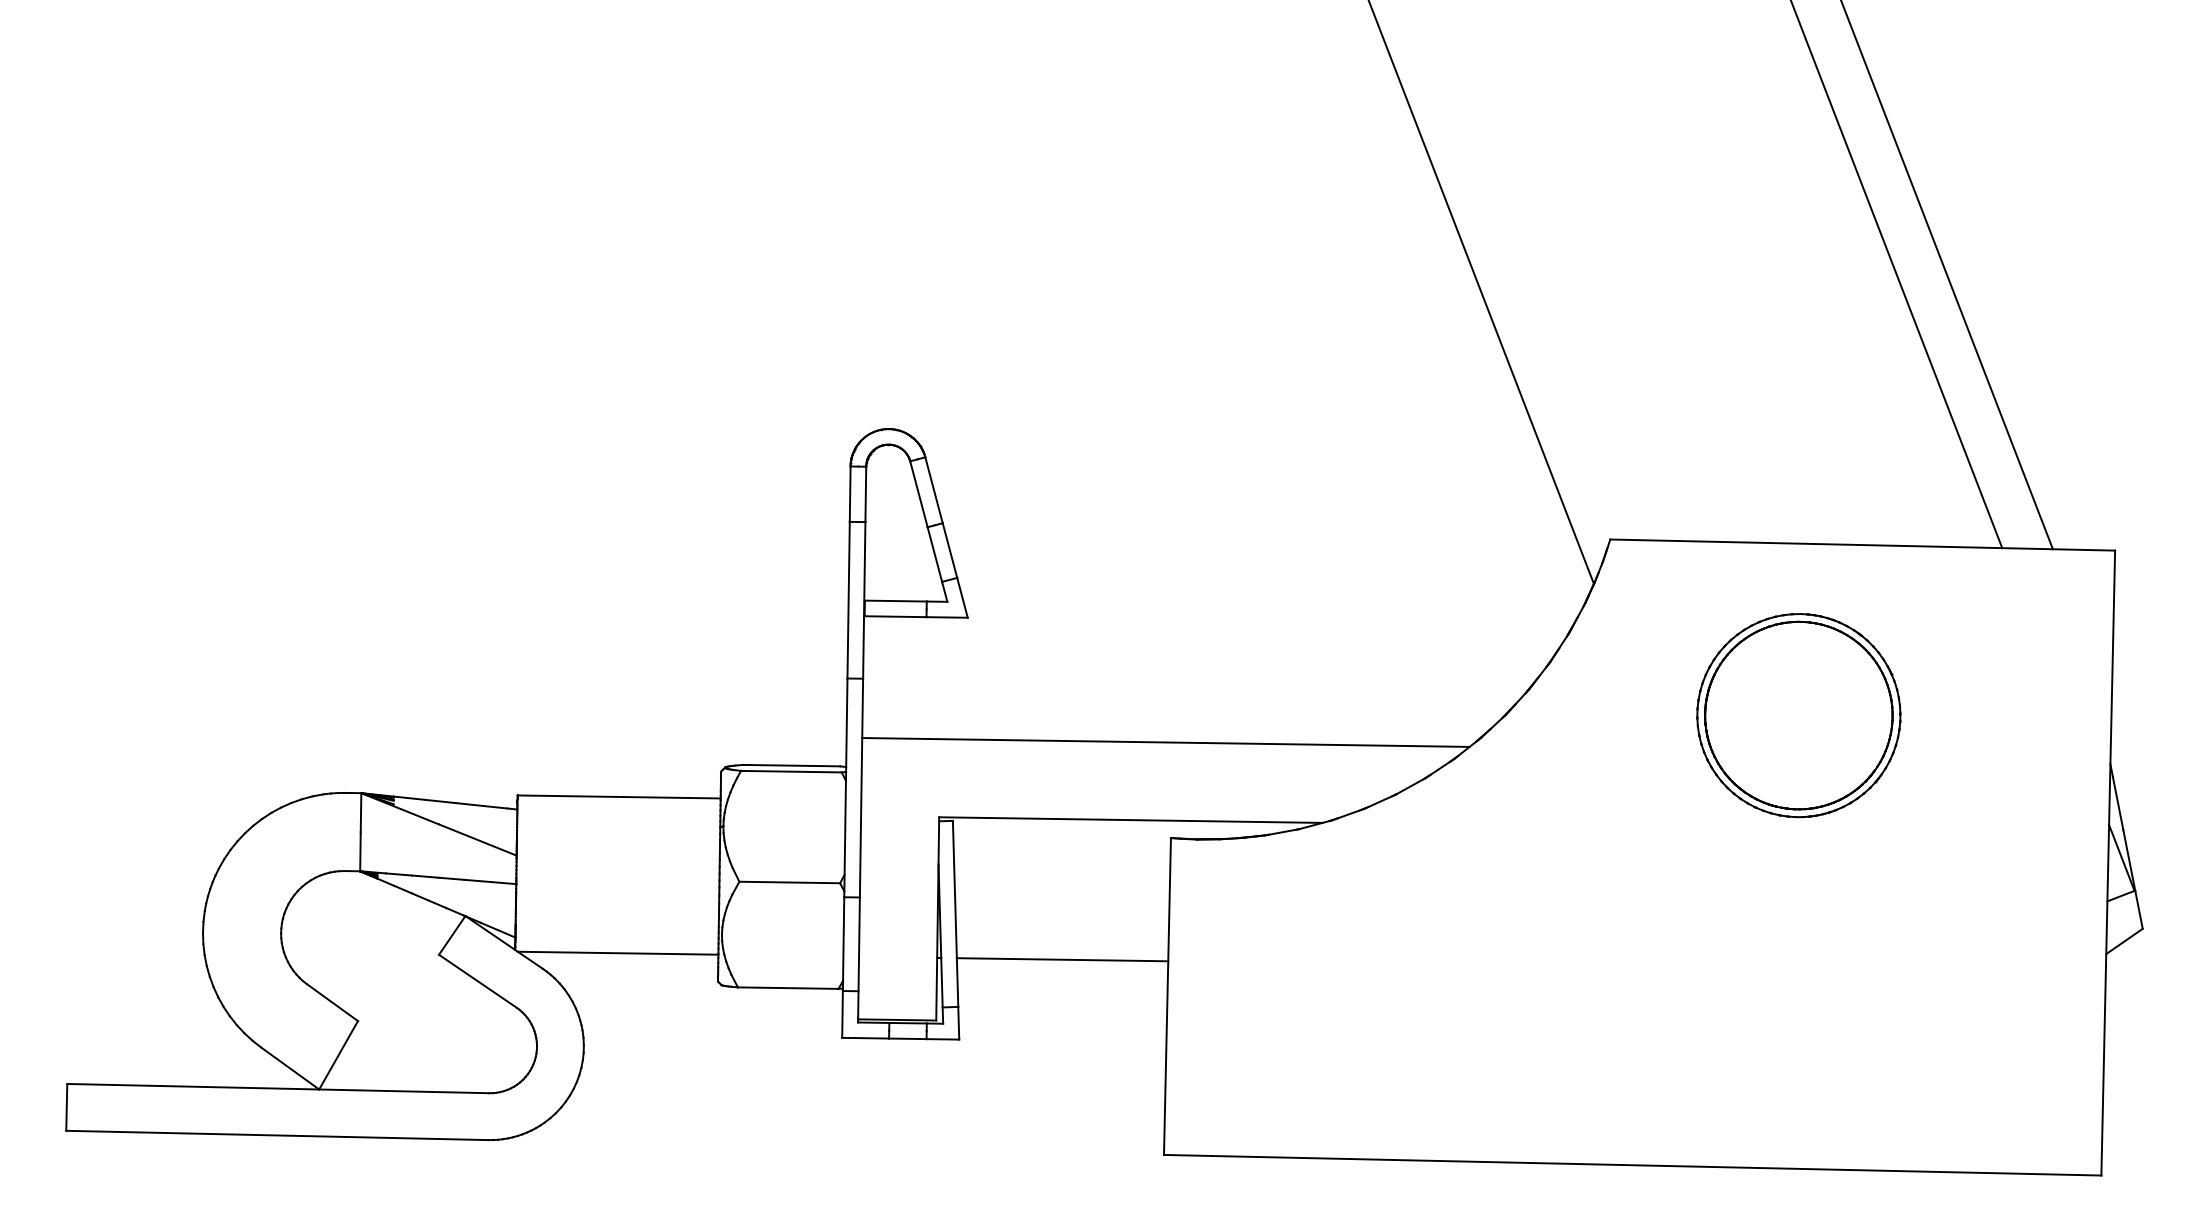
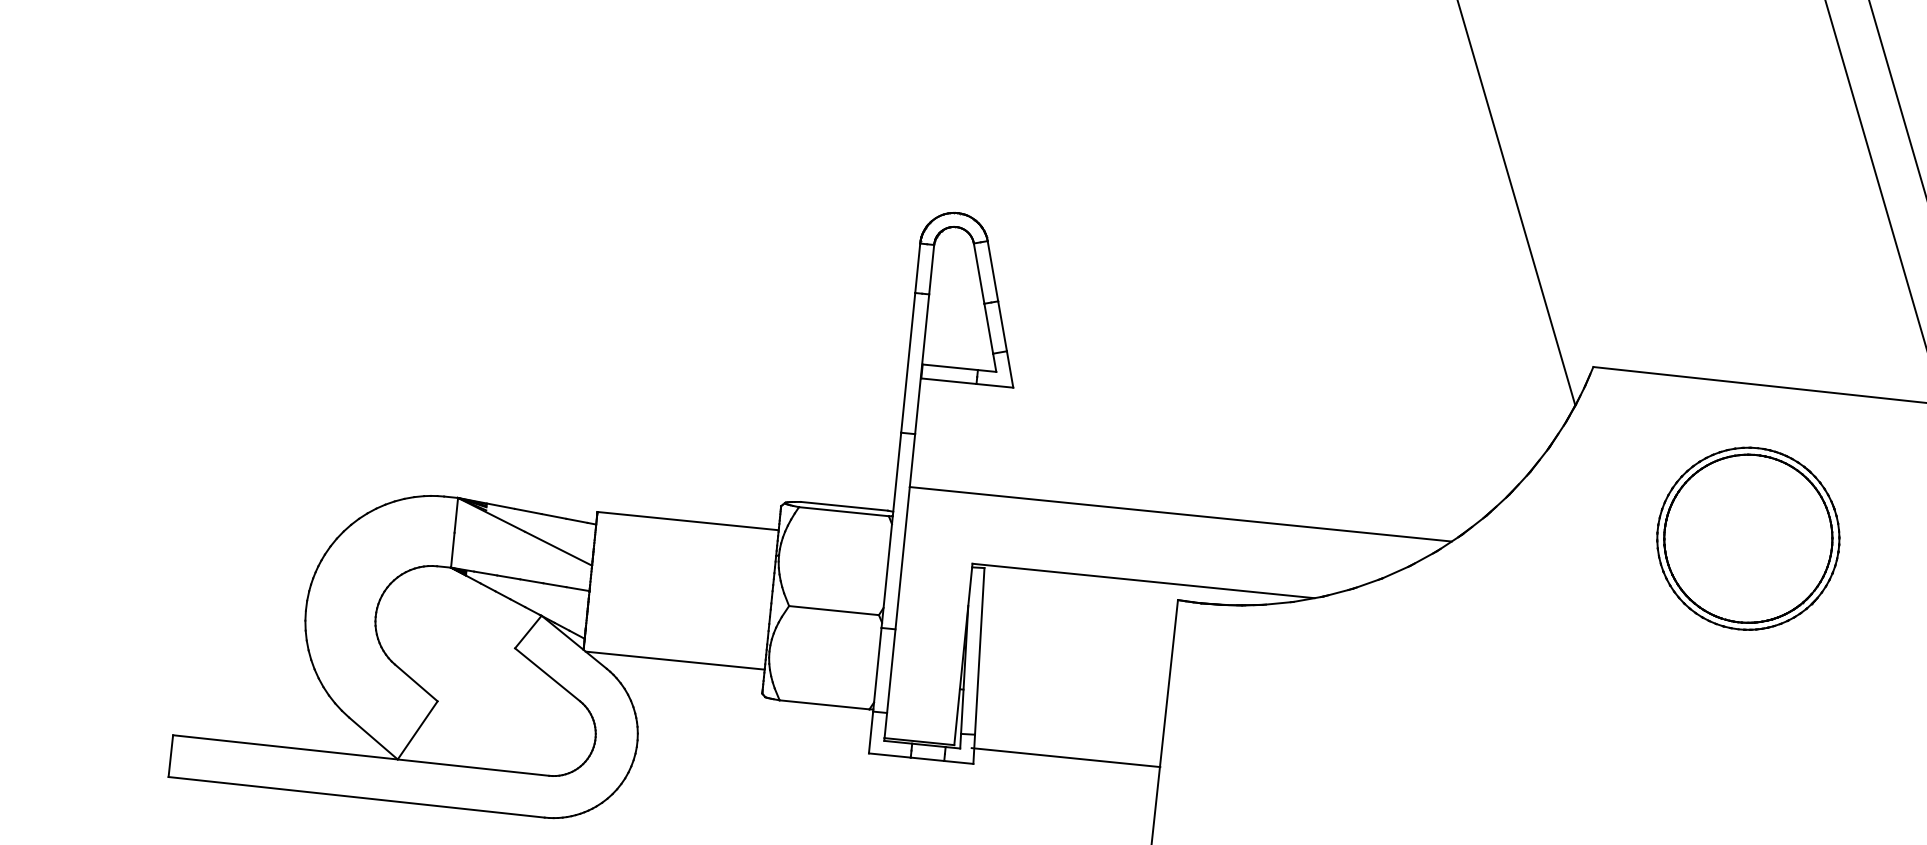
line: (1062, 959) -> (1065, 757), moved

